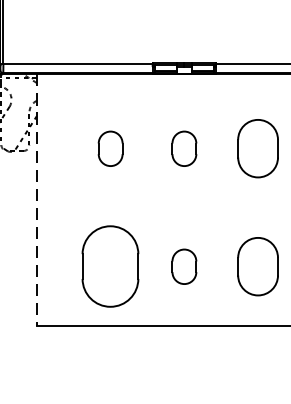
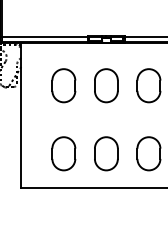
part: (109, 148) -> (63, 85), size x1.67
part: (184, 148) -> (106, 85), size x1.67
line: (37, 200) -> (21, 115), dashed -> solid
part: (109, 266) -> (63, 153), size x0.71
part: (184, 266) -> (106, 153), size x1.67

